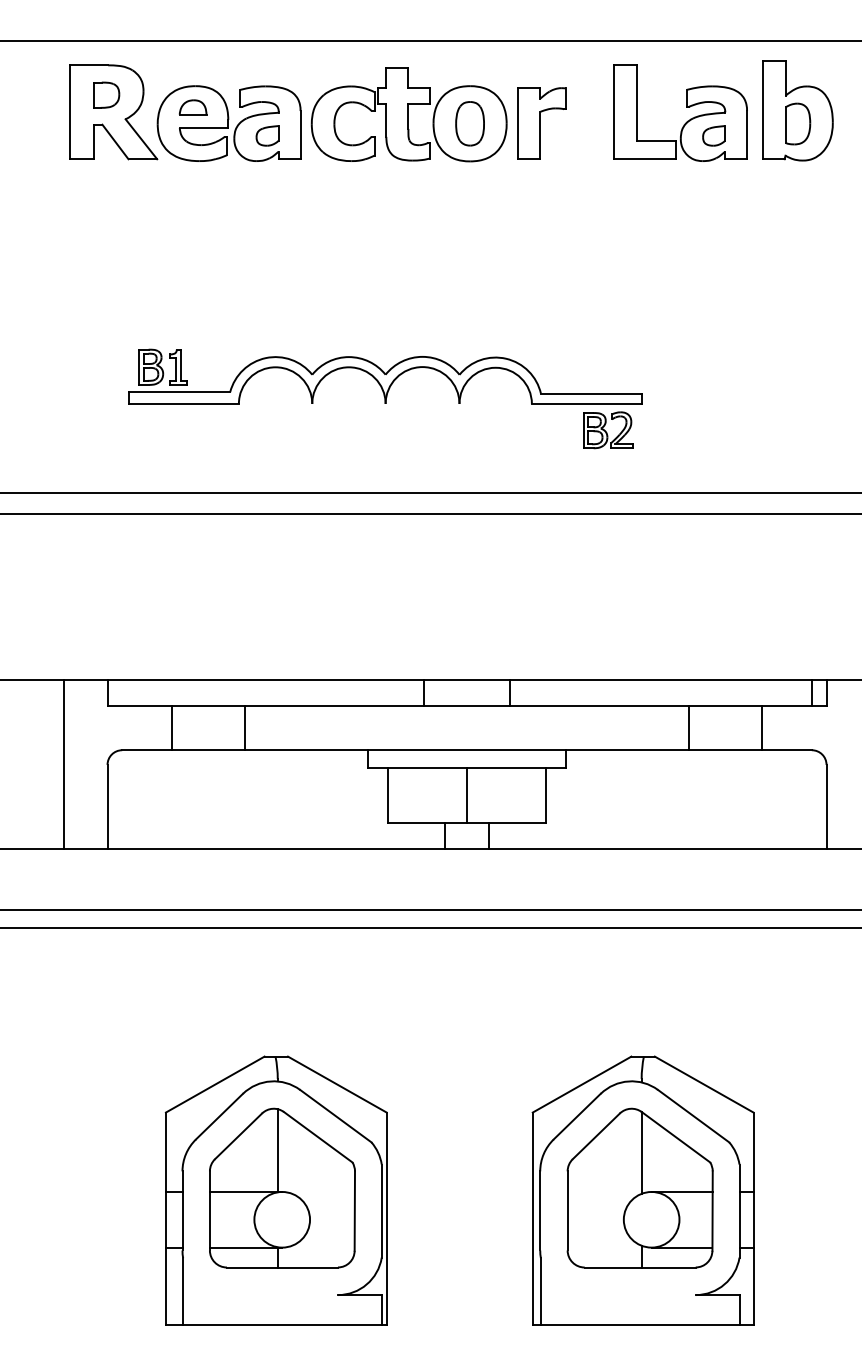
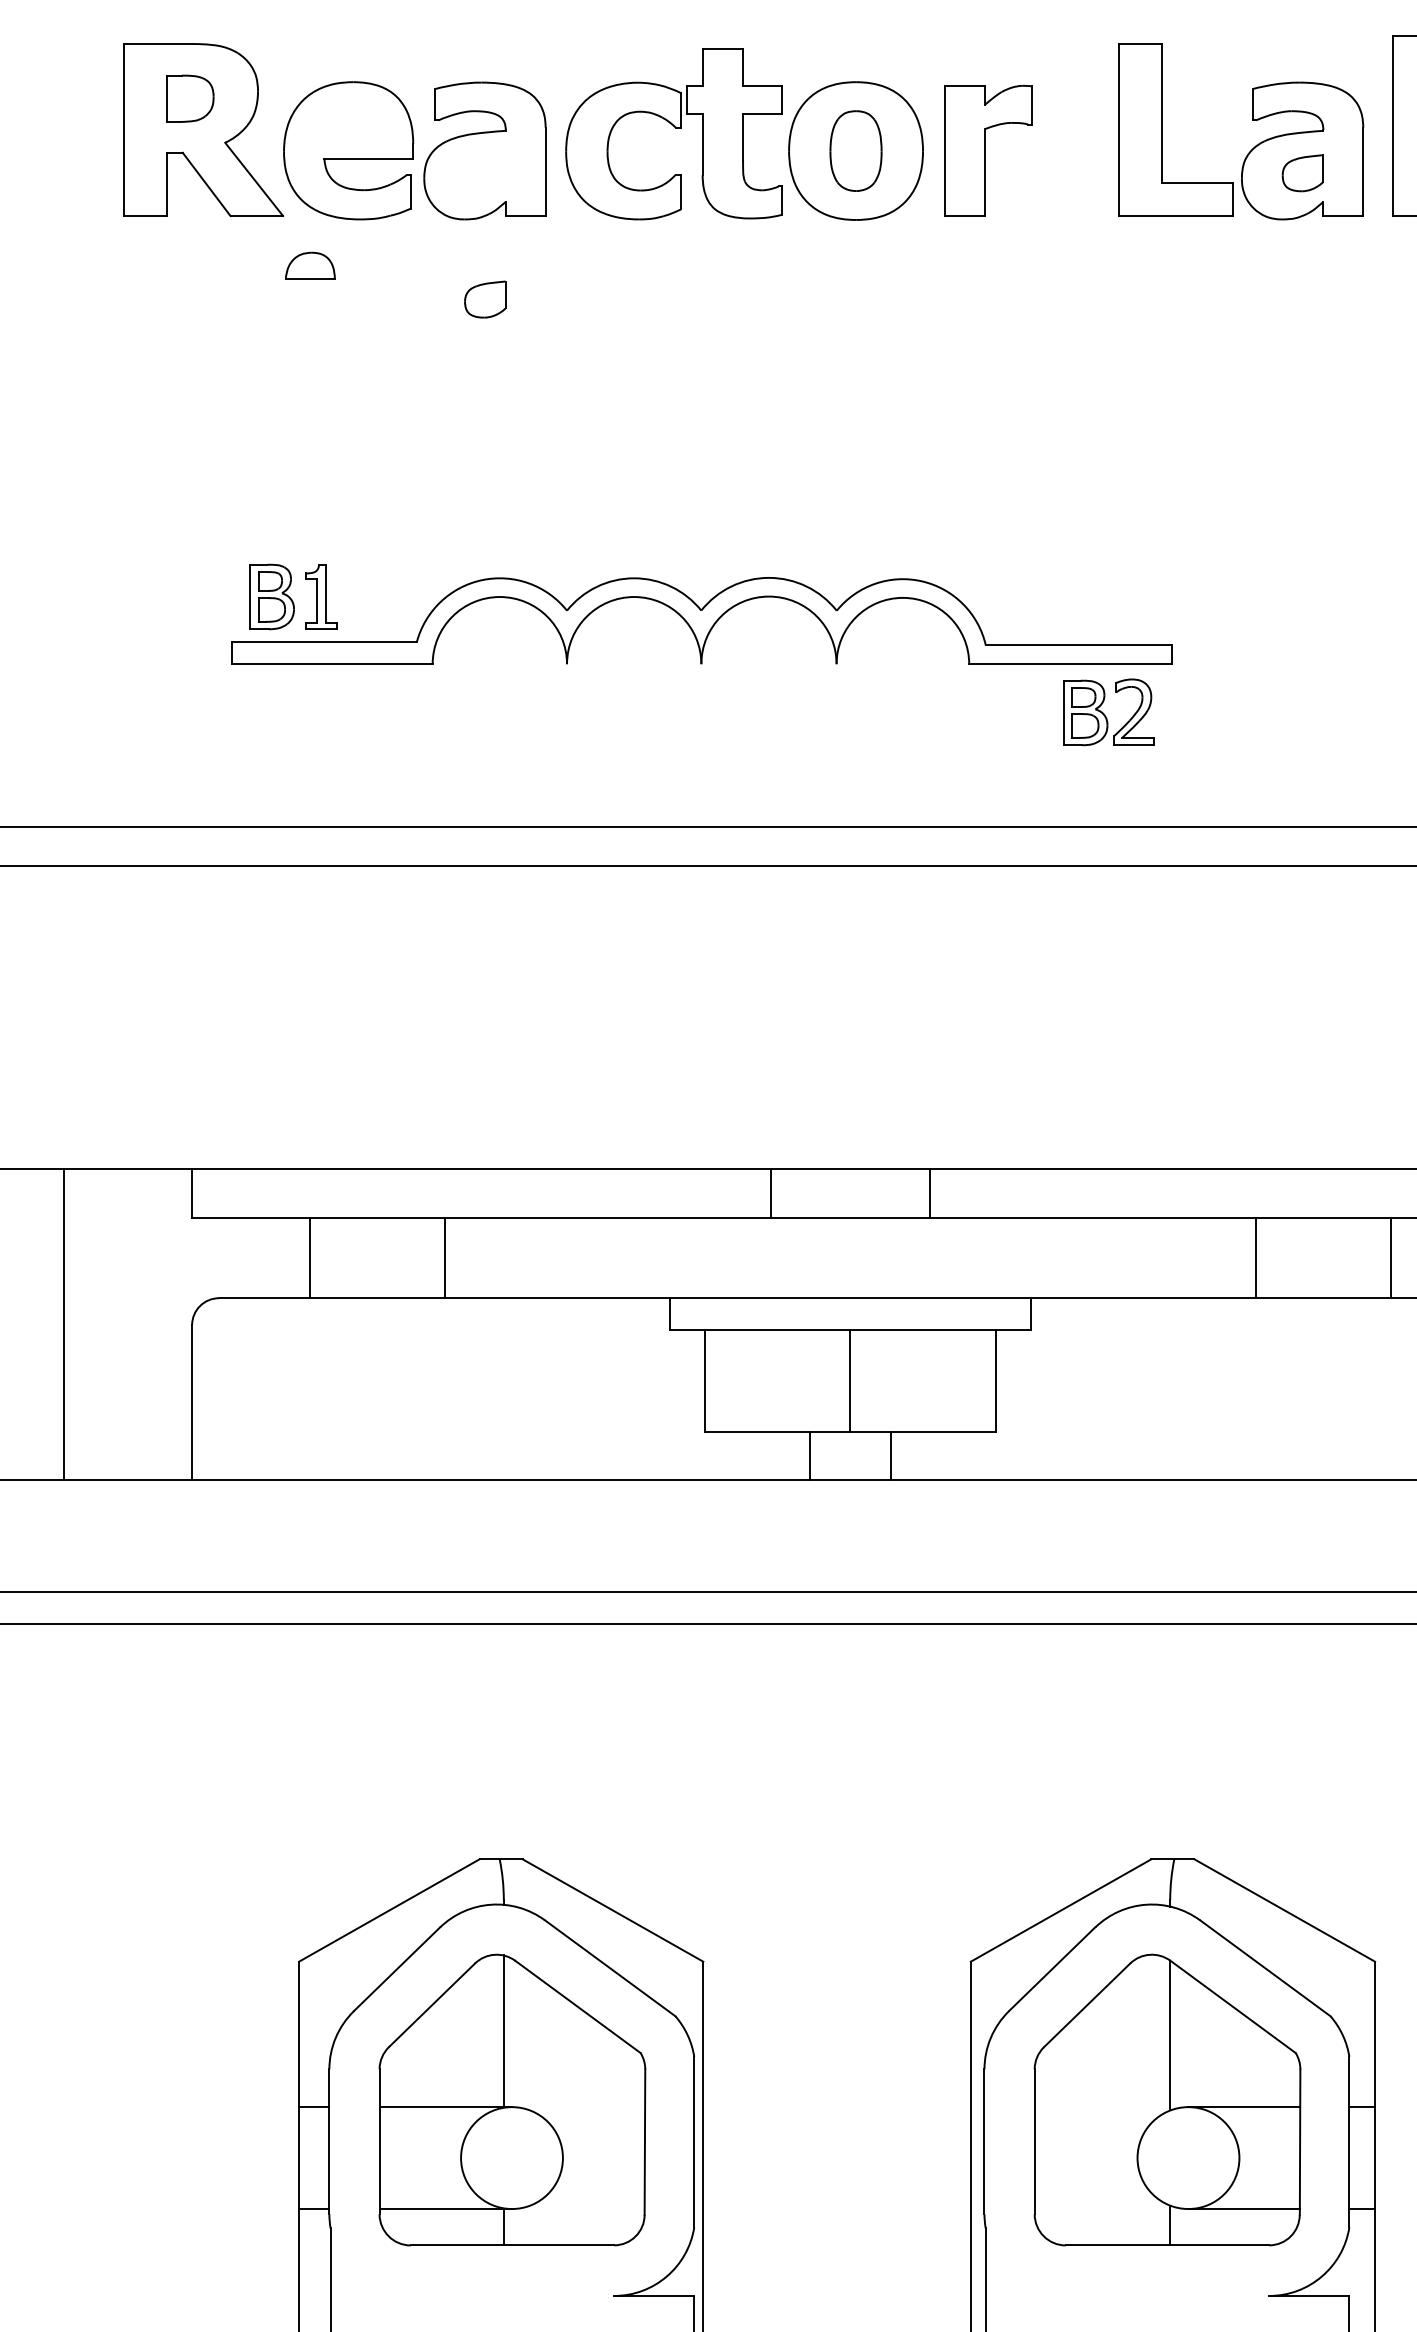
part: (192, 107) -> (309, 265), moved
part: (267, 135) -> (485, 298), moved
line: (63, 764) -> (63, 1324), moved

